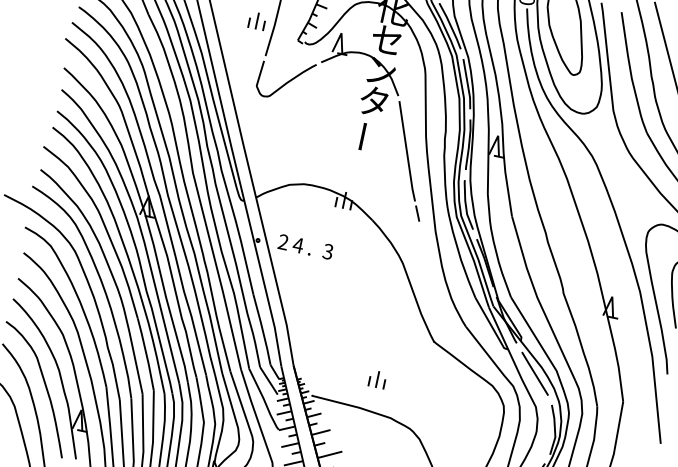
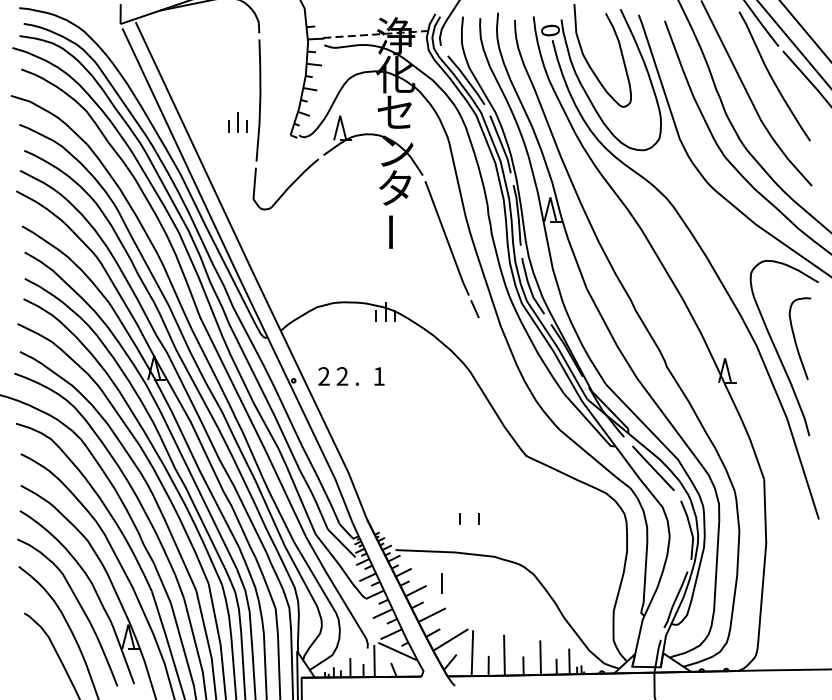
text: (298, 245) -> (342, 376), 4 -> 2
text: (327, 251) -> (378, 376), 3 -> 1
line: (376, 379) -> (441, 583), moved

